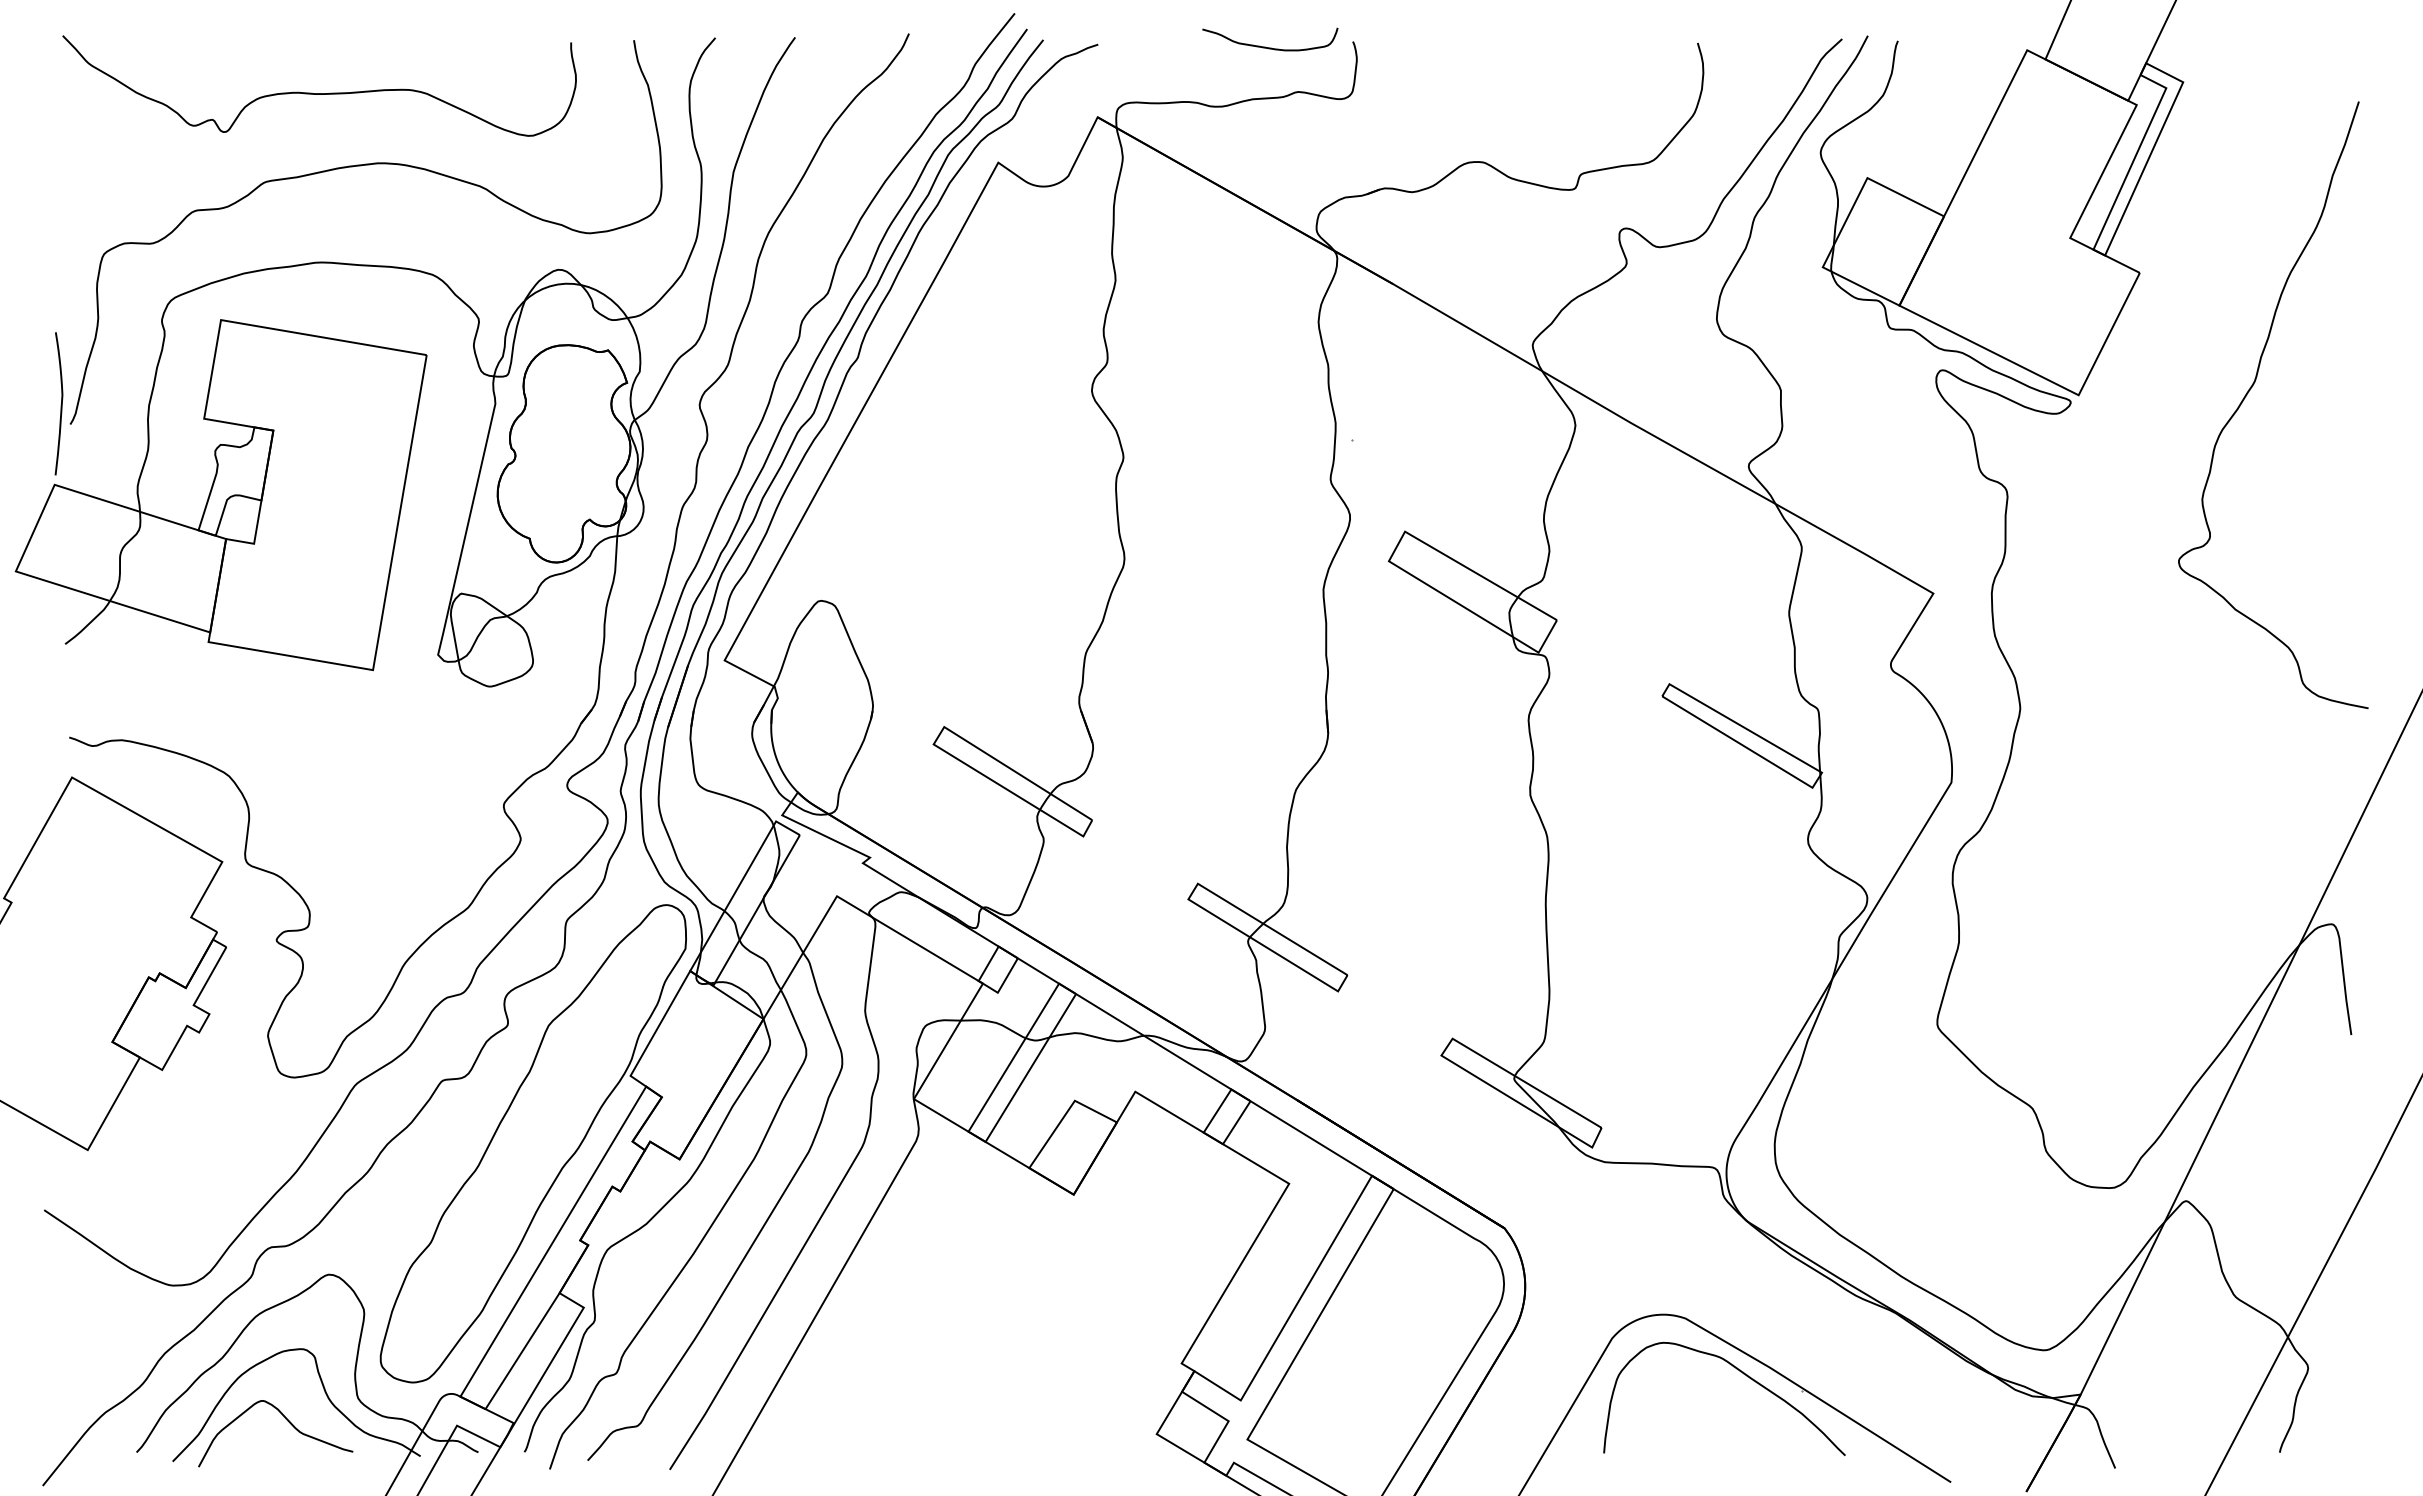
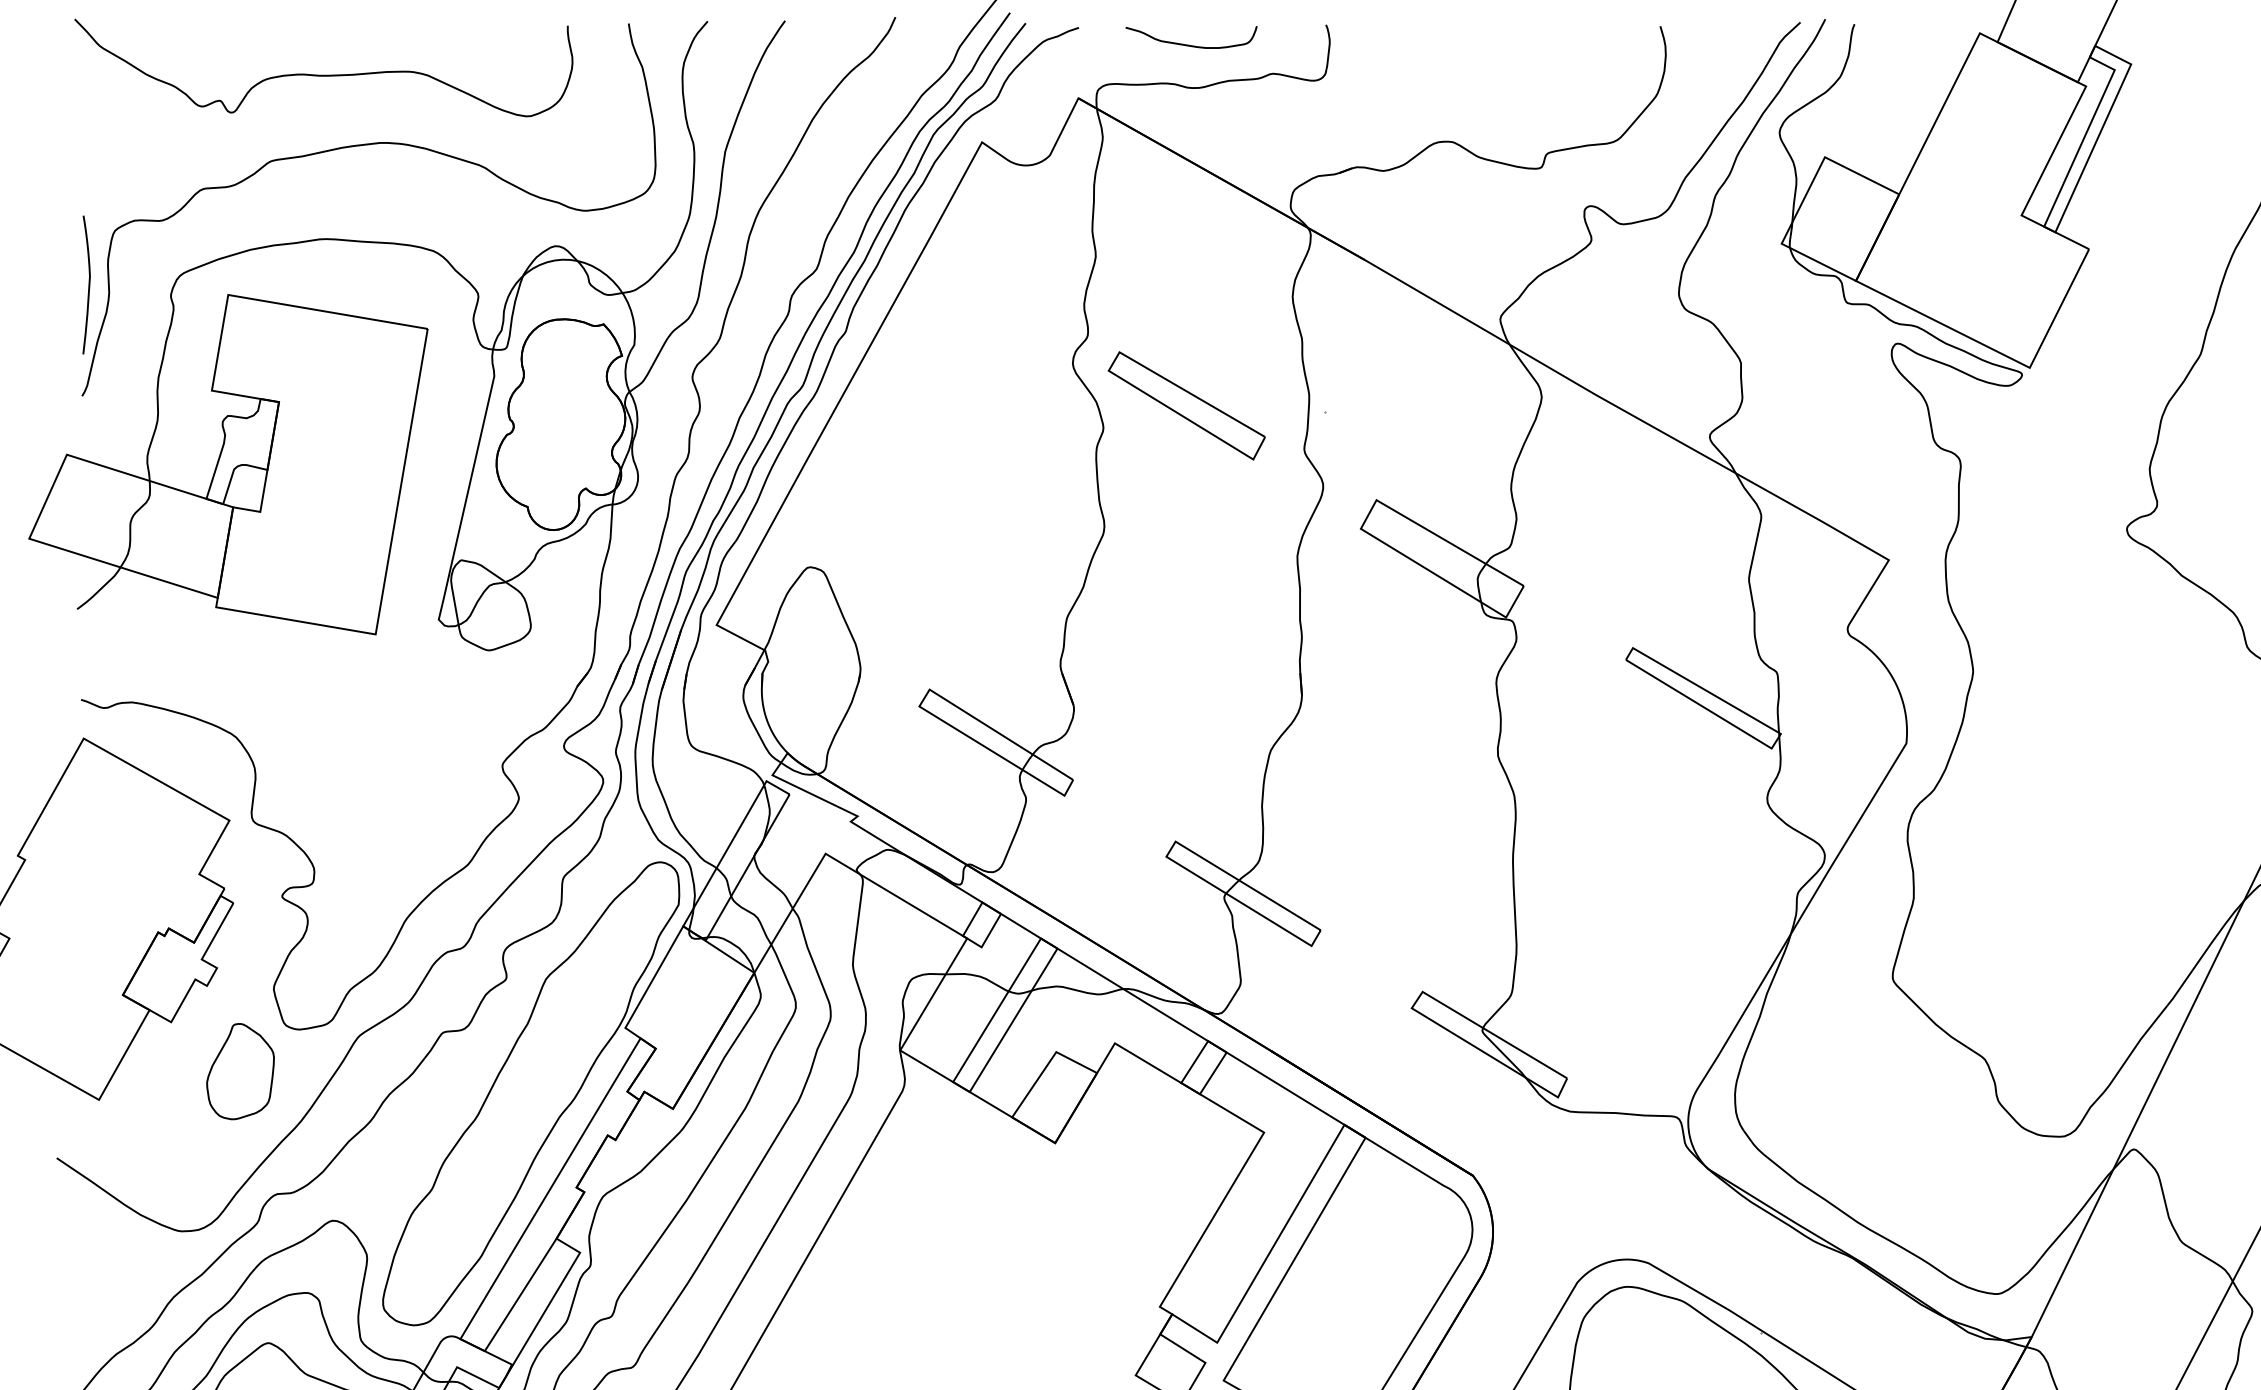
curve: (1270, 47) -> (1191, 45), moved
curve: (60, 404) -> (88, 285), moved
part: (1208, 434) -> (1185, 405), added
part: (233, 1120) -> (240, 1071), added

